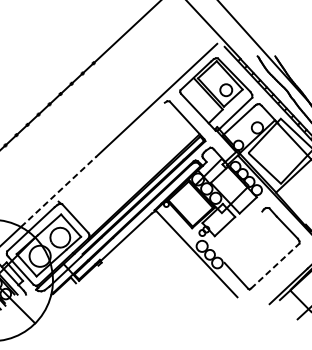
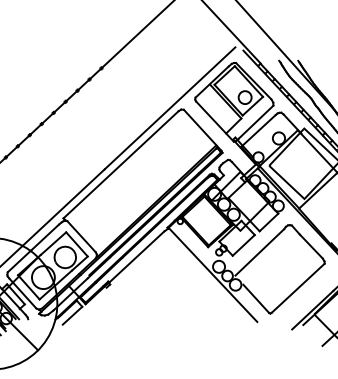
line: (111, 151) -> (120, 164), added
line: (58, 191) -> (63, 207), dashed -> solid
line: (239, 233) -> (259, 252), added
line: (275, 265) -> (298, 287), dashed -> solid
line: (66, 291) -> (72, 315), added

